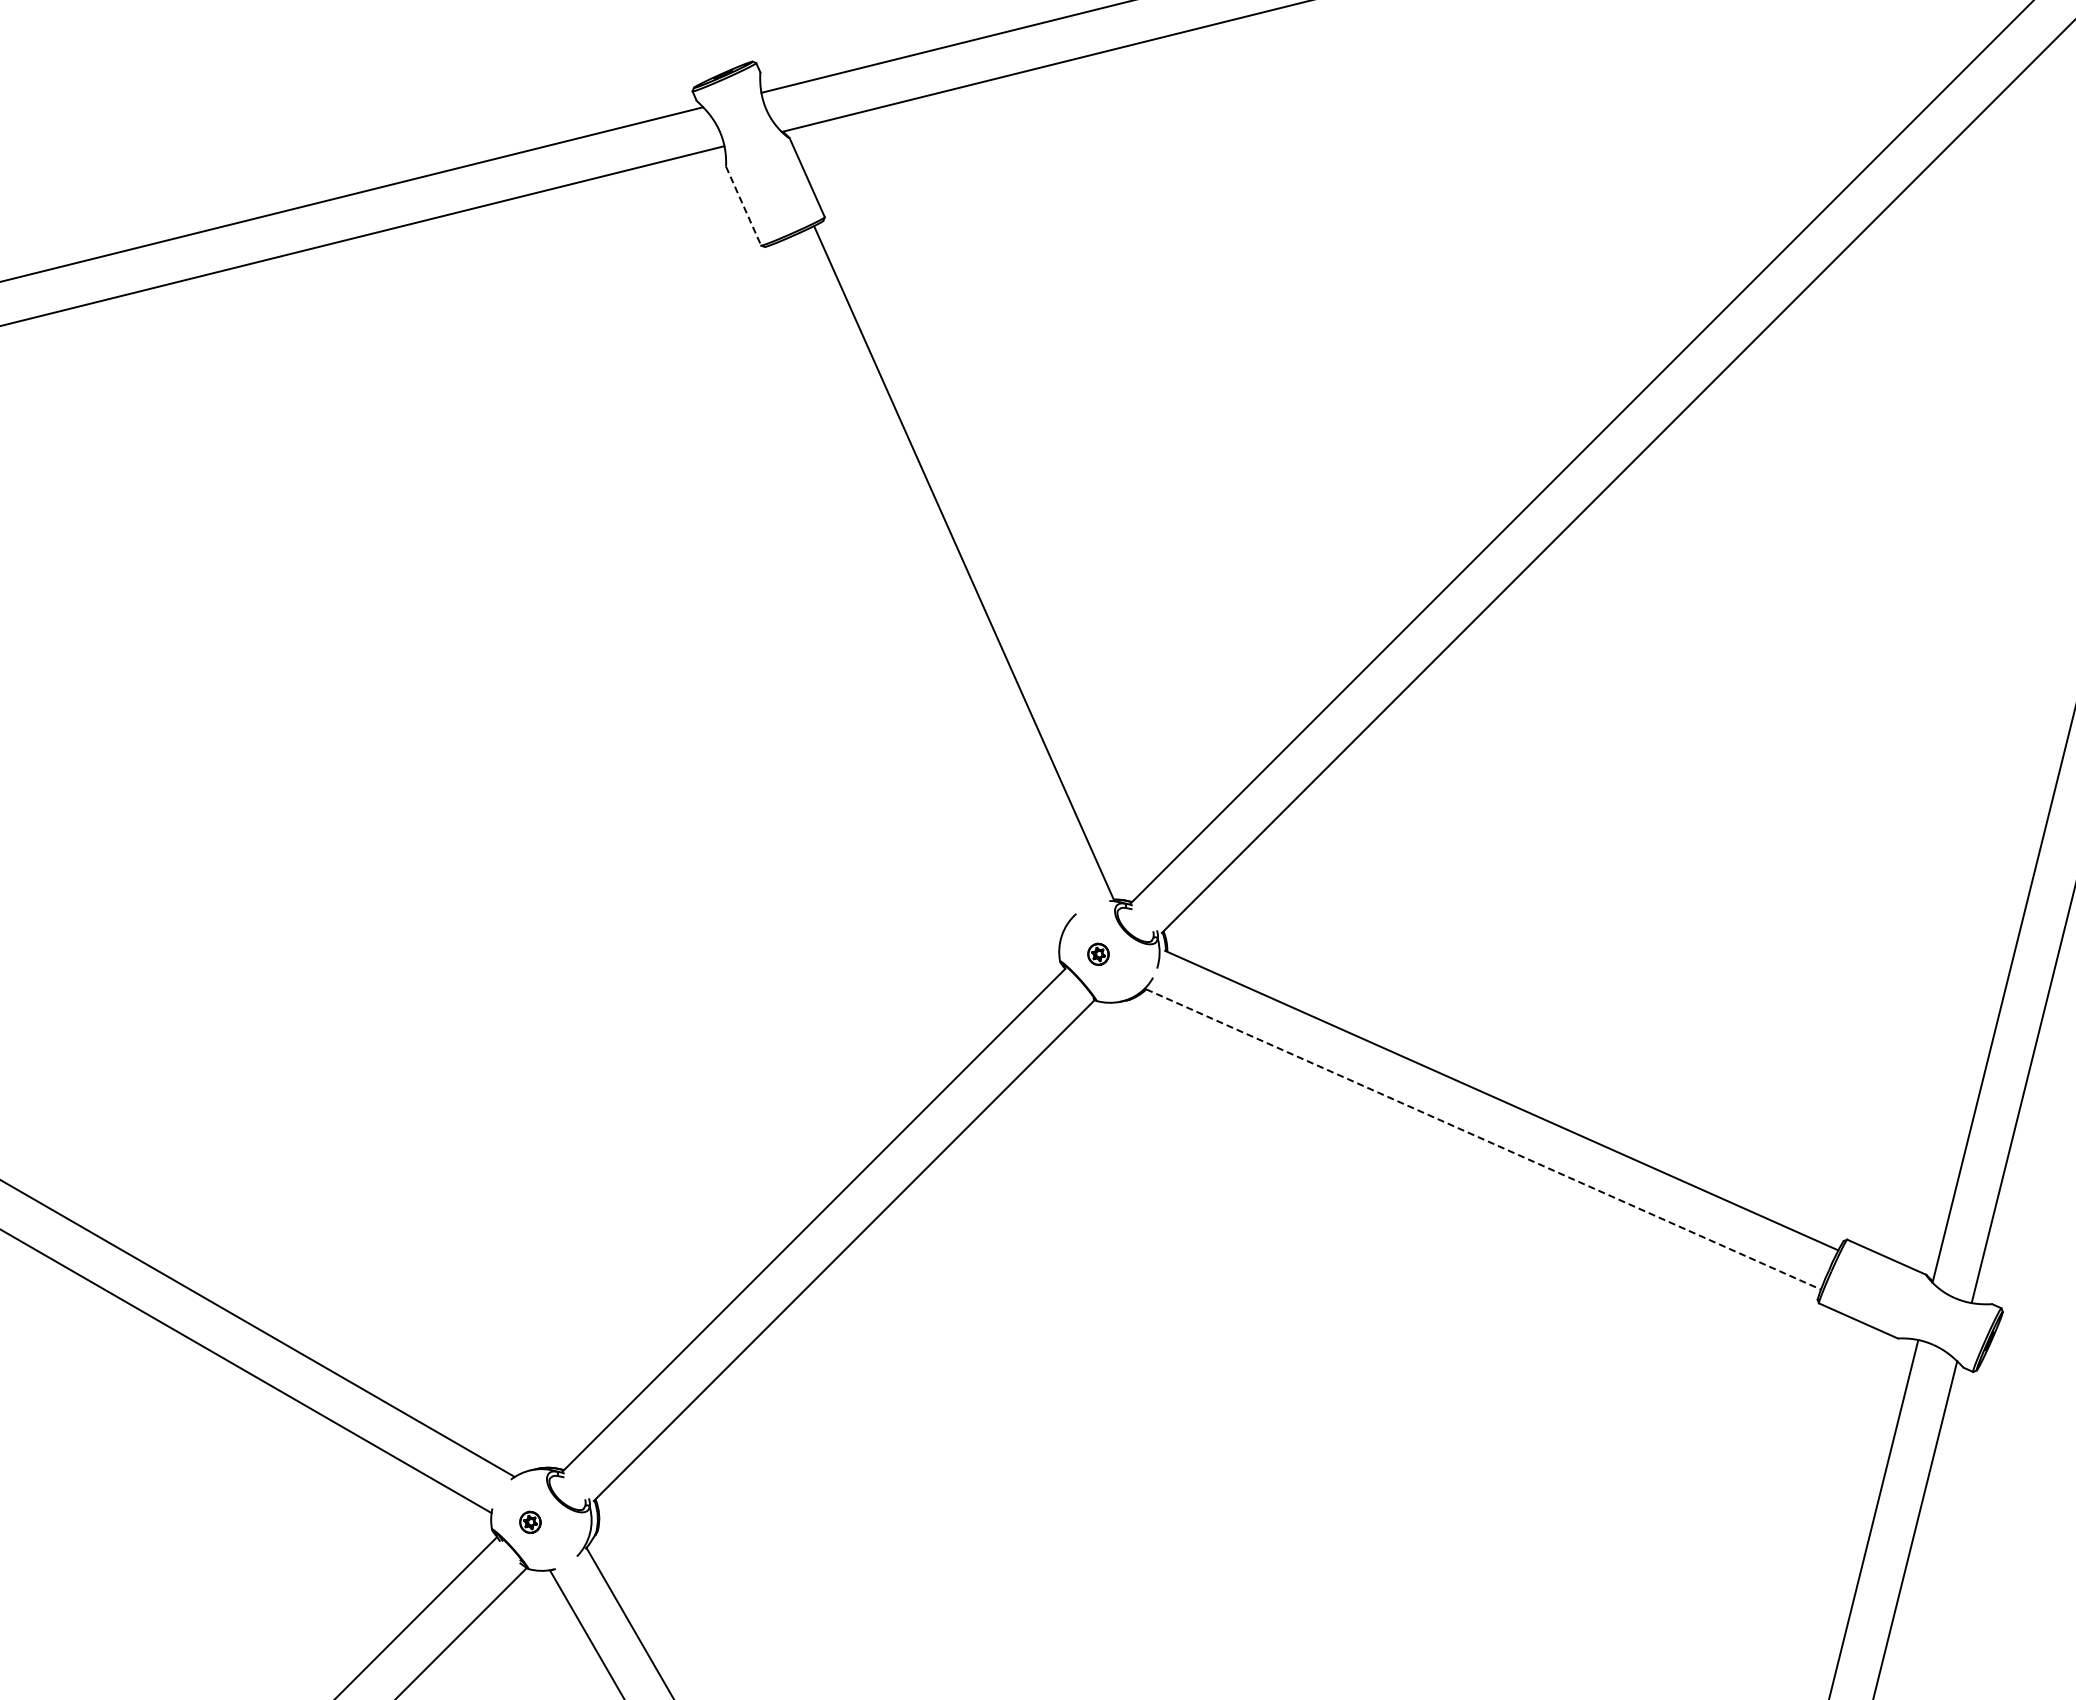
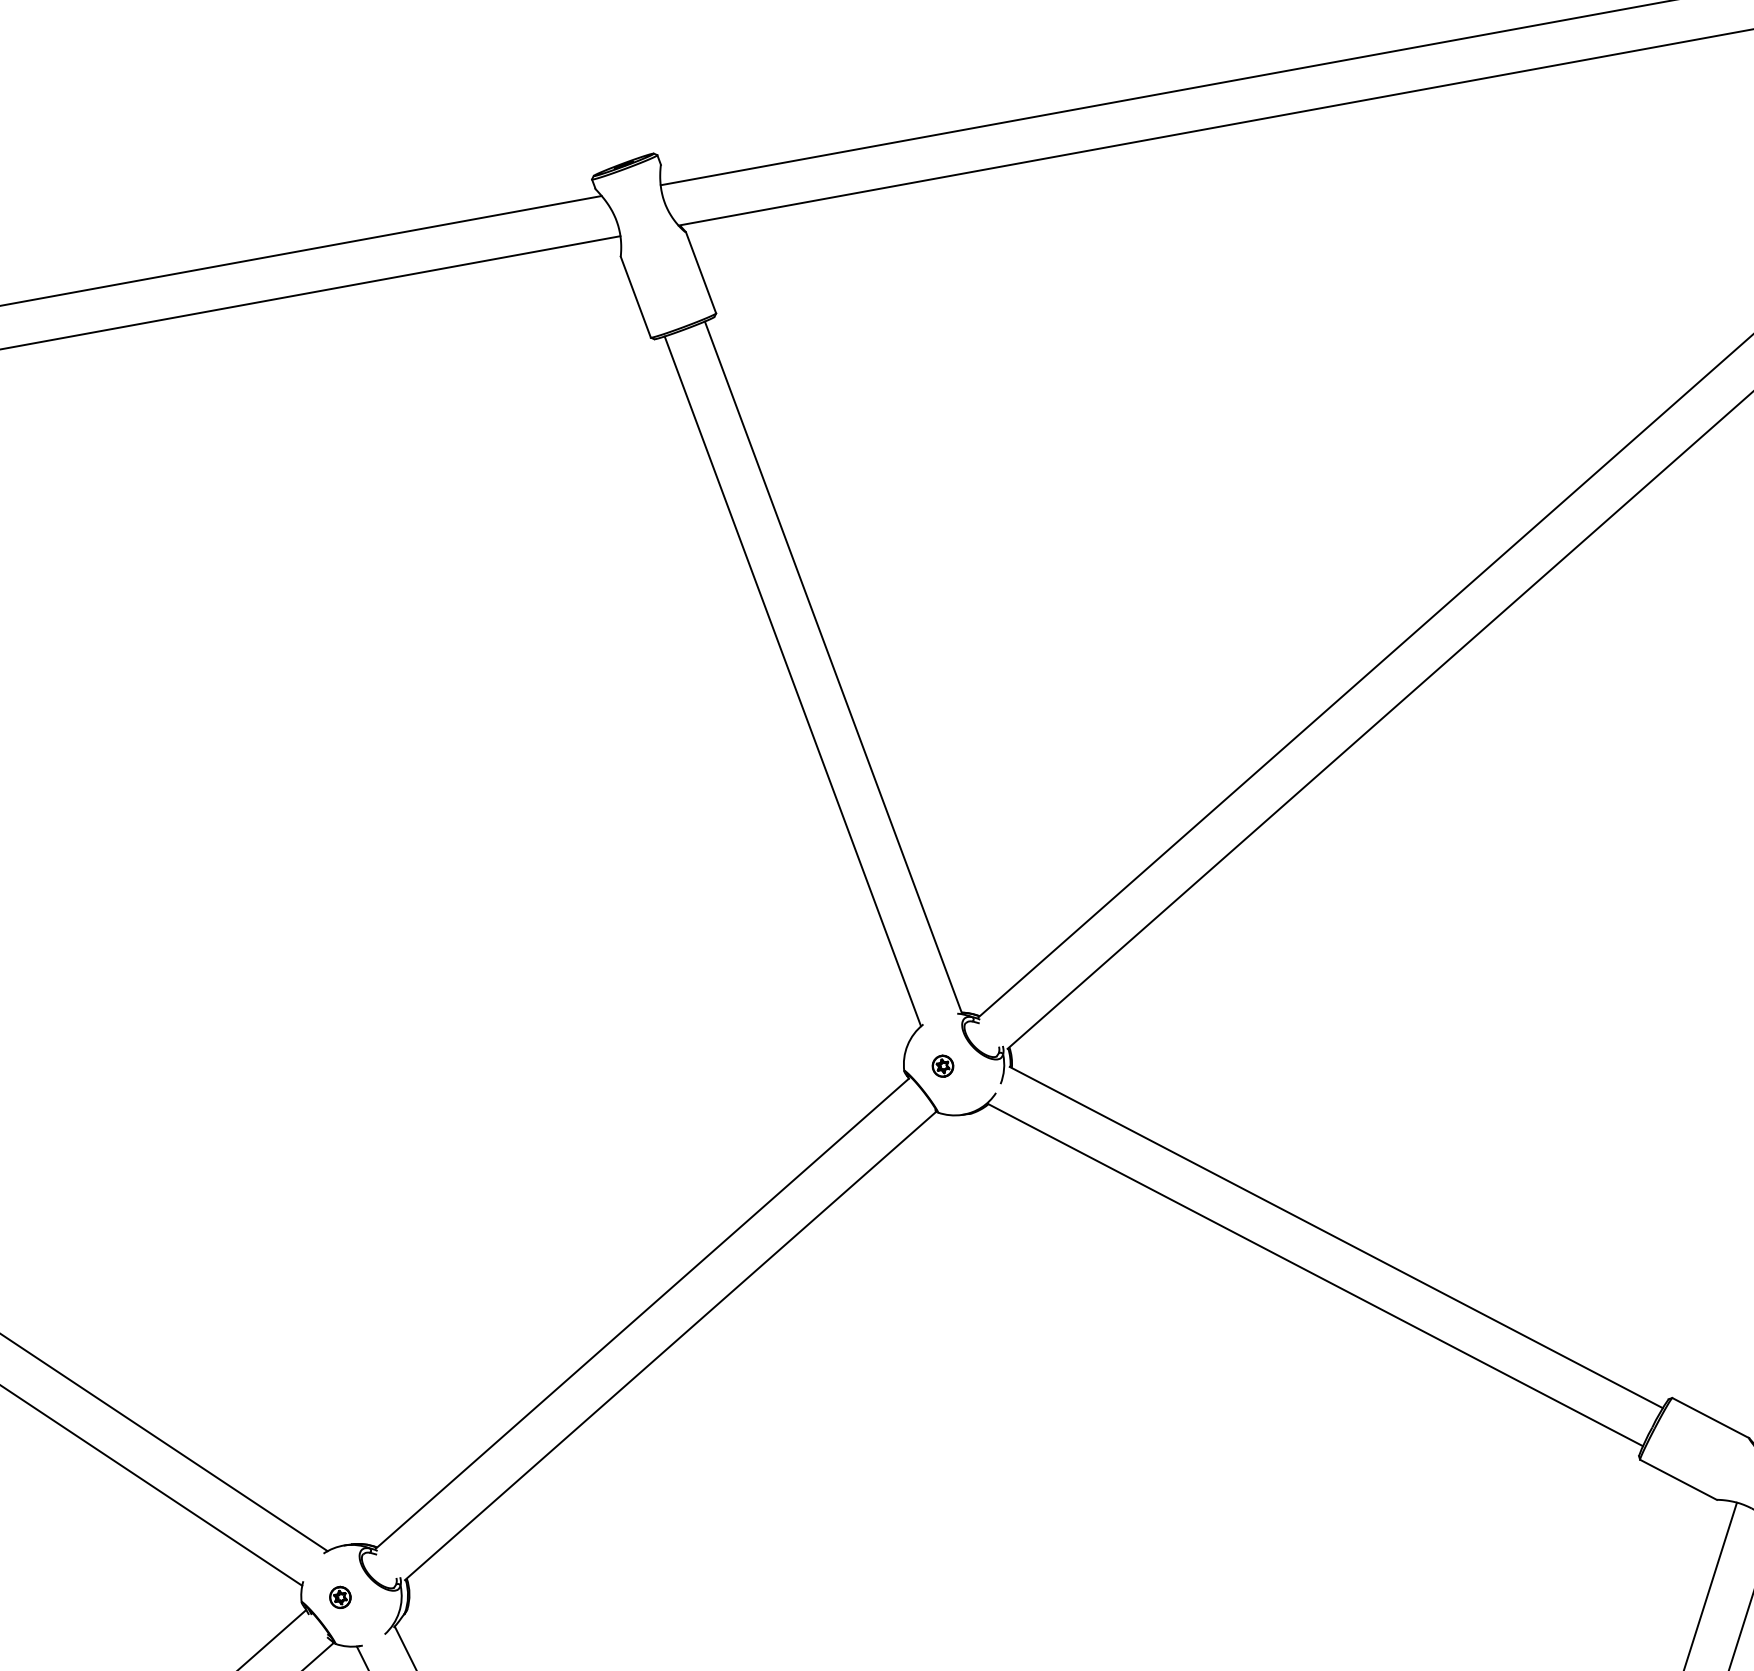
line: (743, 206) -> (635, 297), dashed -> solid
line: (924, 579) -> (792, 681), added
line: (1484, 1139) -> (1316, 1275), dashed -> solid

